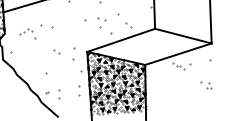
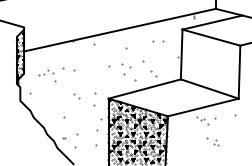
part: (205, 85) -> (212, 141), moved
part: (79, 90) -> (97, 138), size x1.6
part: (58, 94) -> (75, 140), size x1.6

